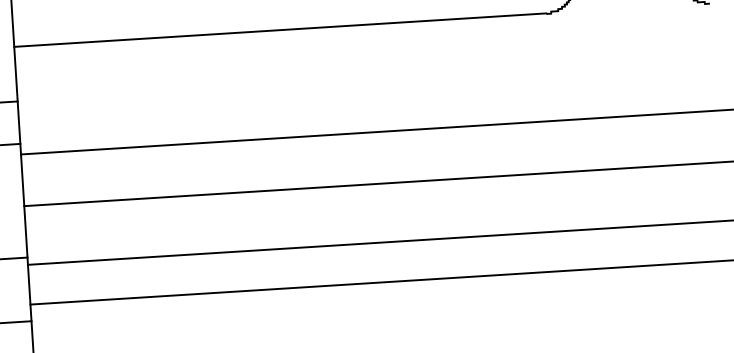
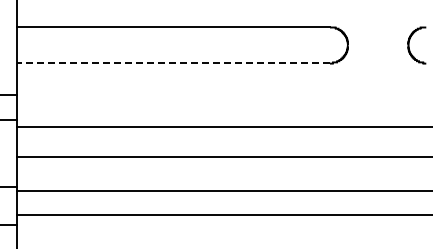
line: (280, 30) -> (173, 63), solid -> dashed

